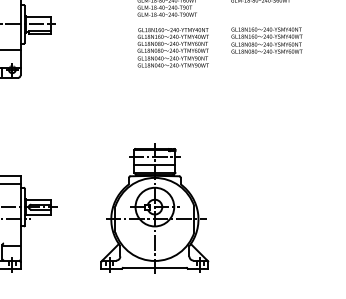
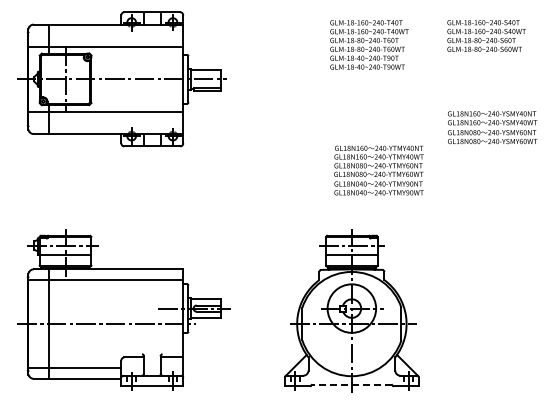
text: (266, 40) -> (492, 127), moved
text: (172, 47) -> (378, 170), moved
line: (154, 267) -> (351, 384), solid -> dashed

